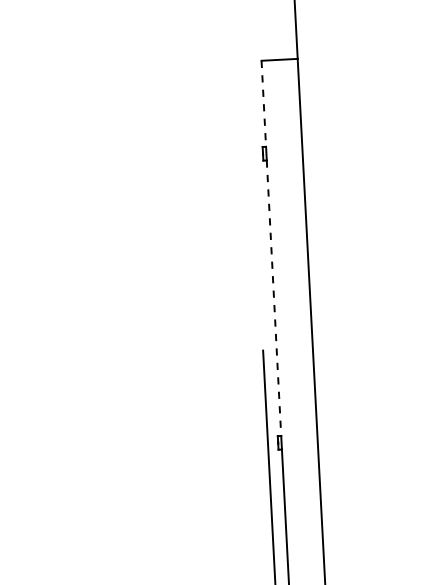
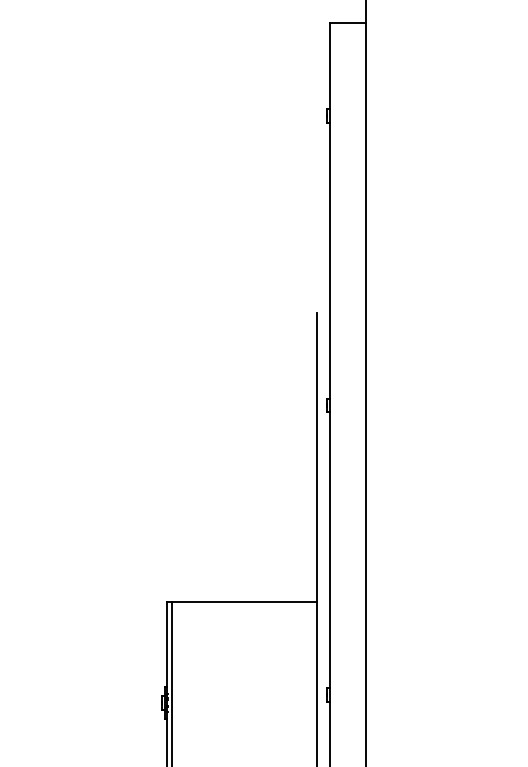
line: (264, 104) -> (330, 66), dashed -> solid
line: (274, 297) -> (330, 260), dashed -> solid

